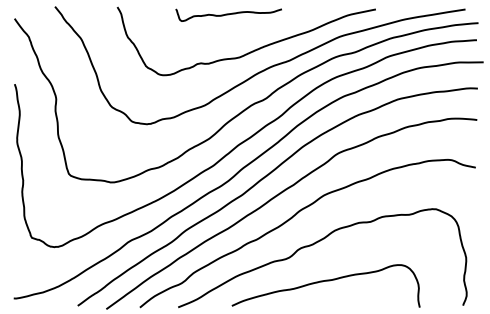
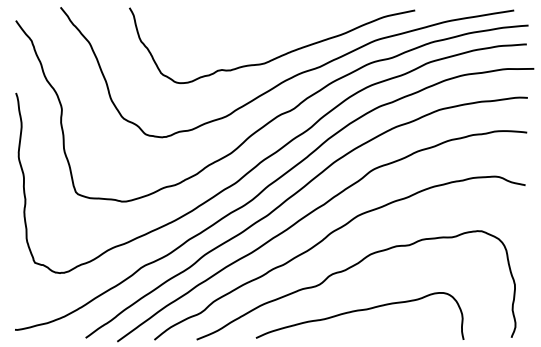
curve: (228, 14) -> (252, 16), removed

